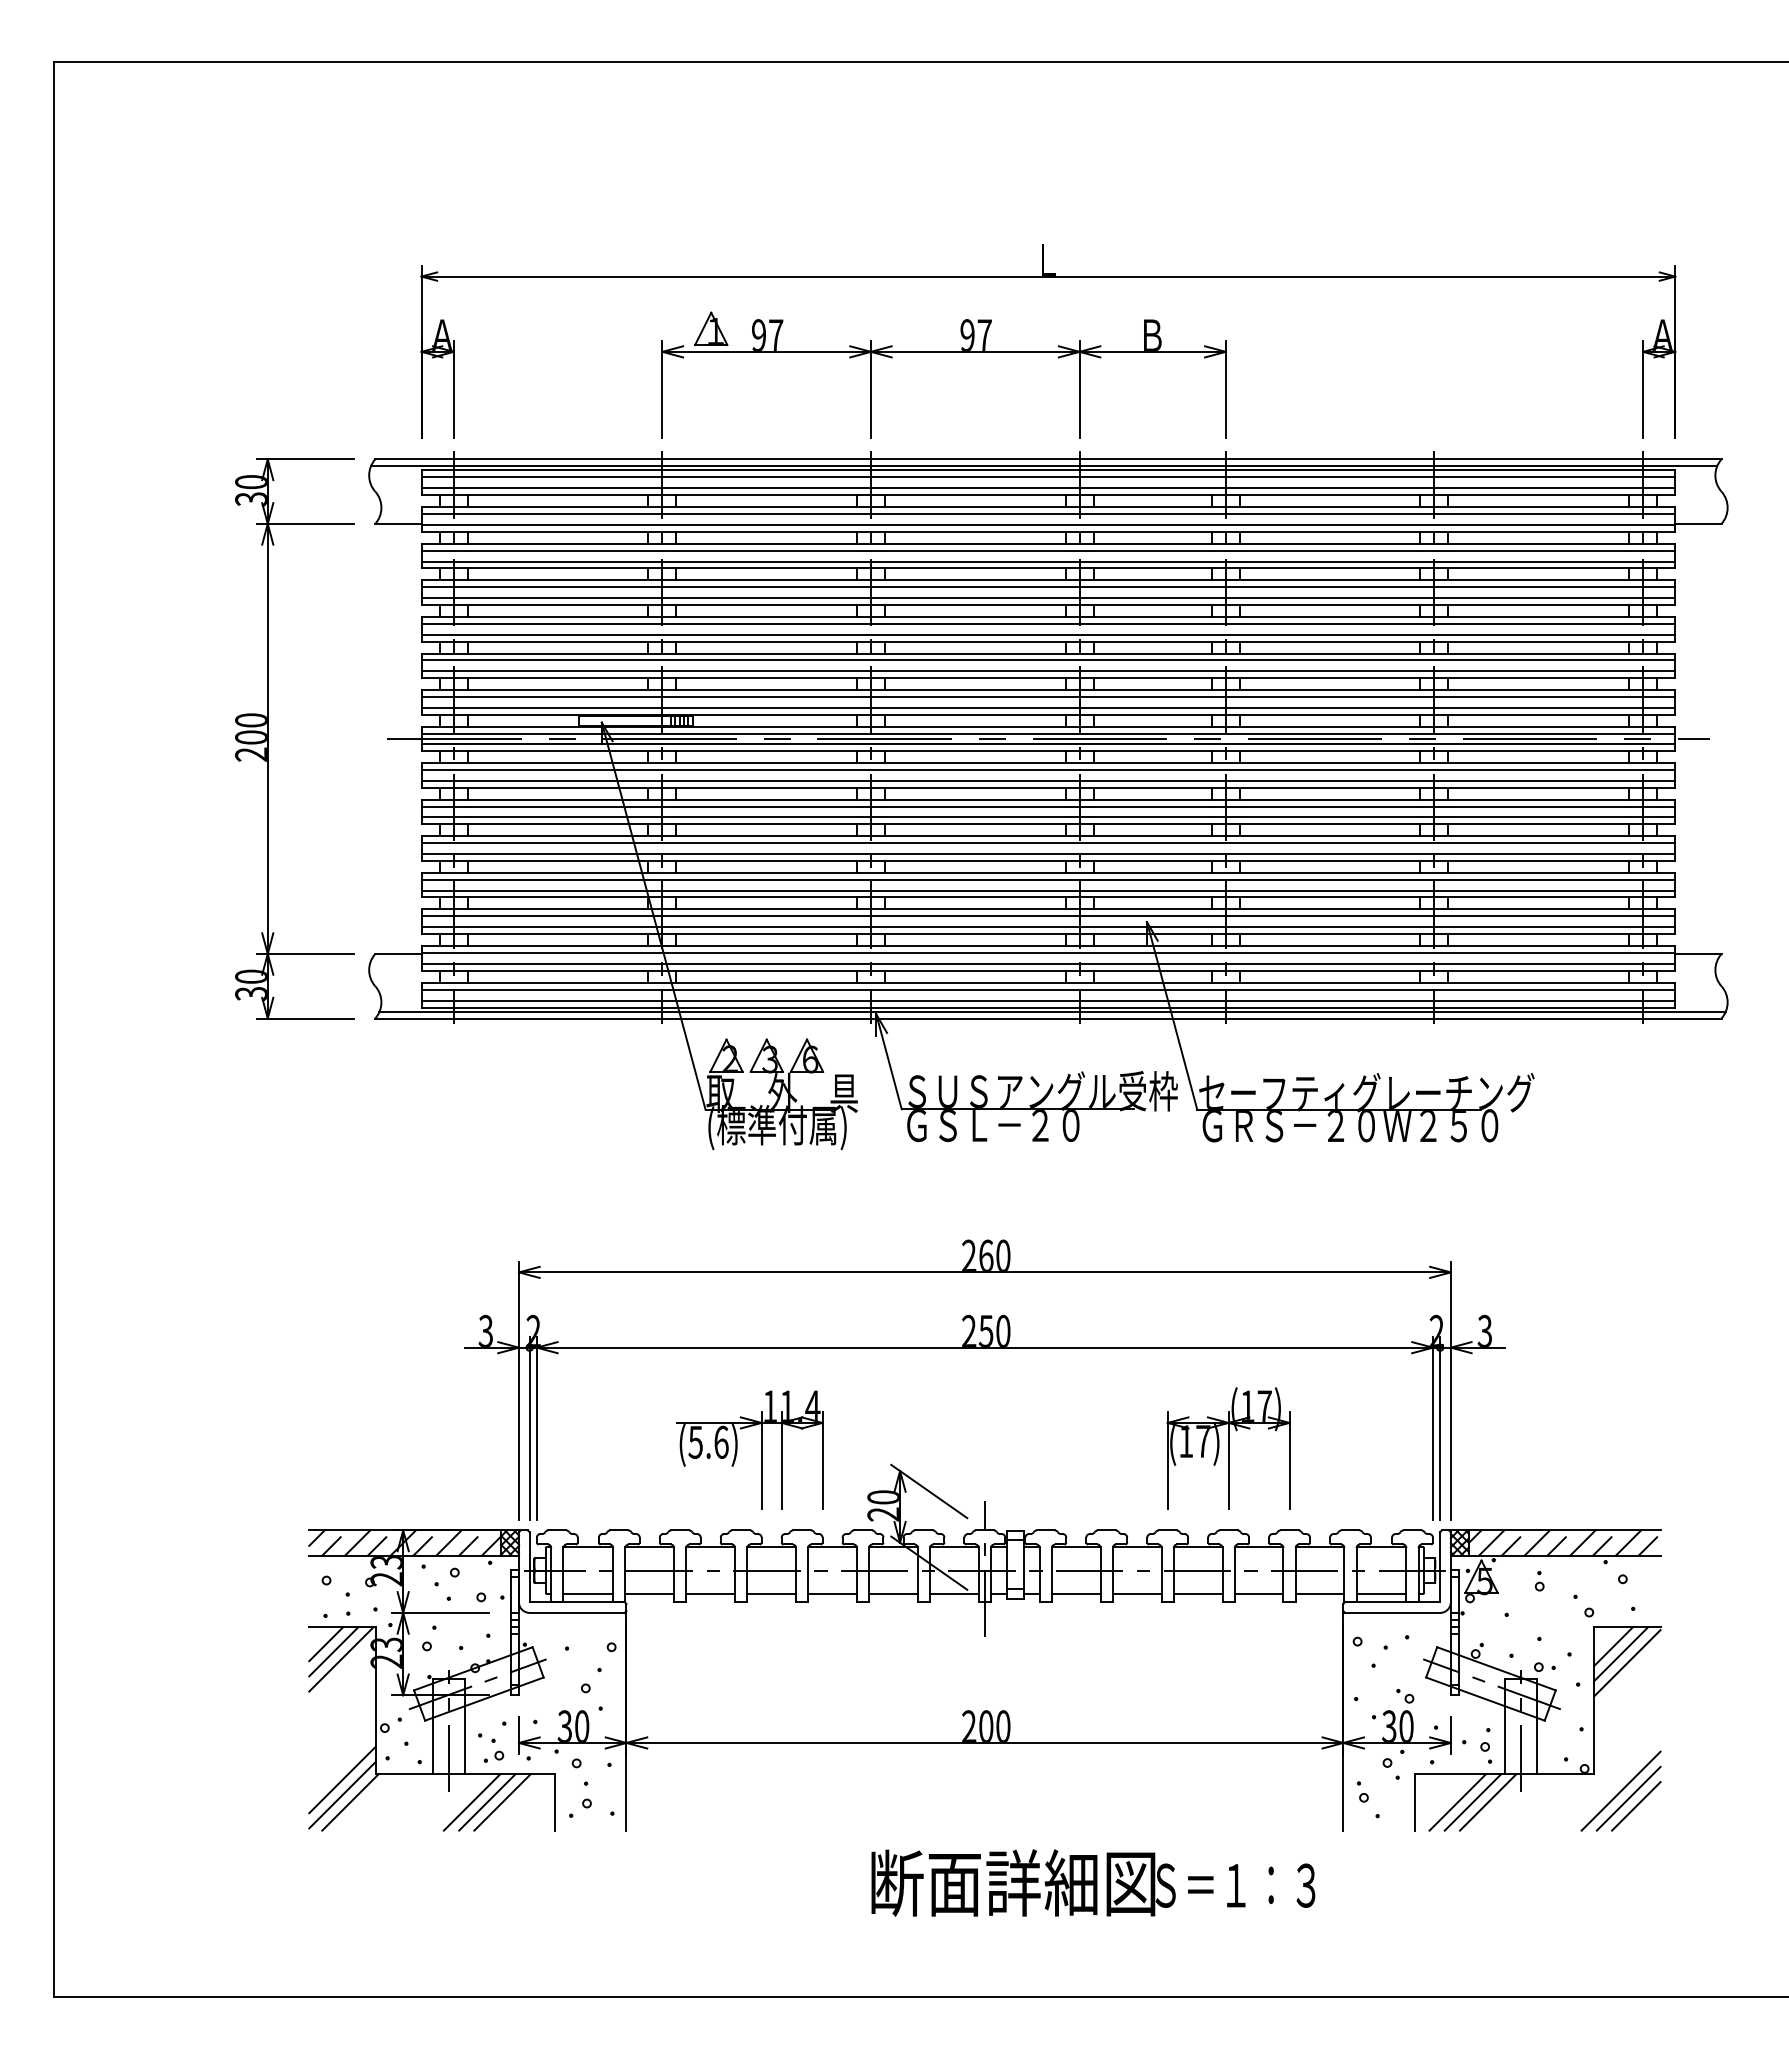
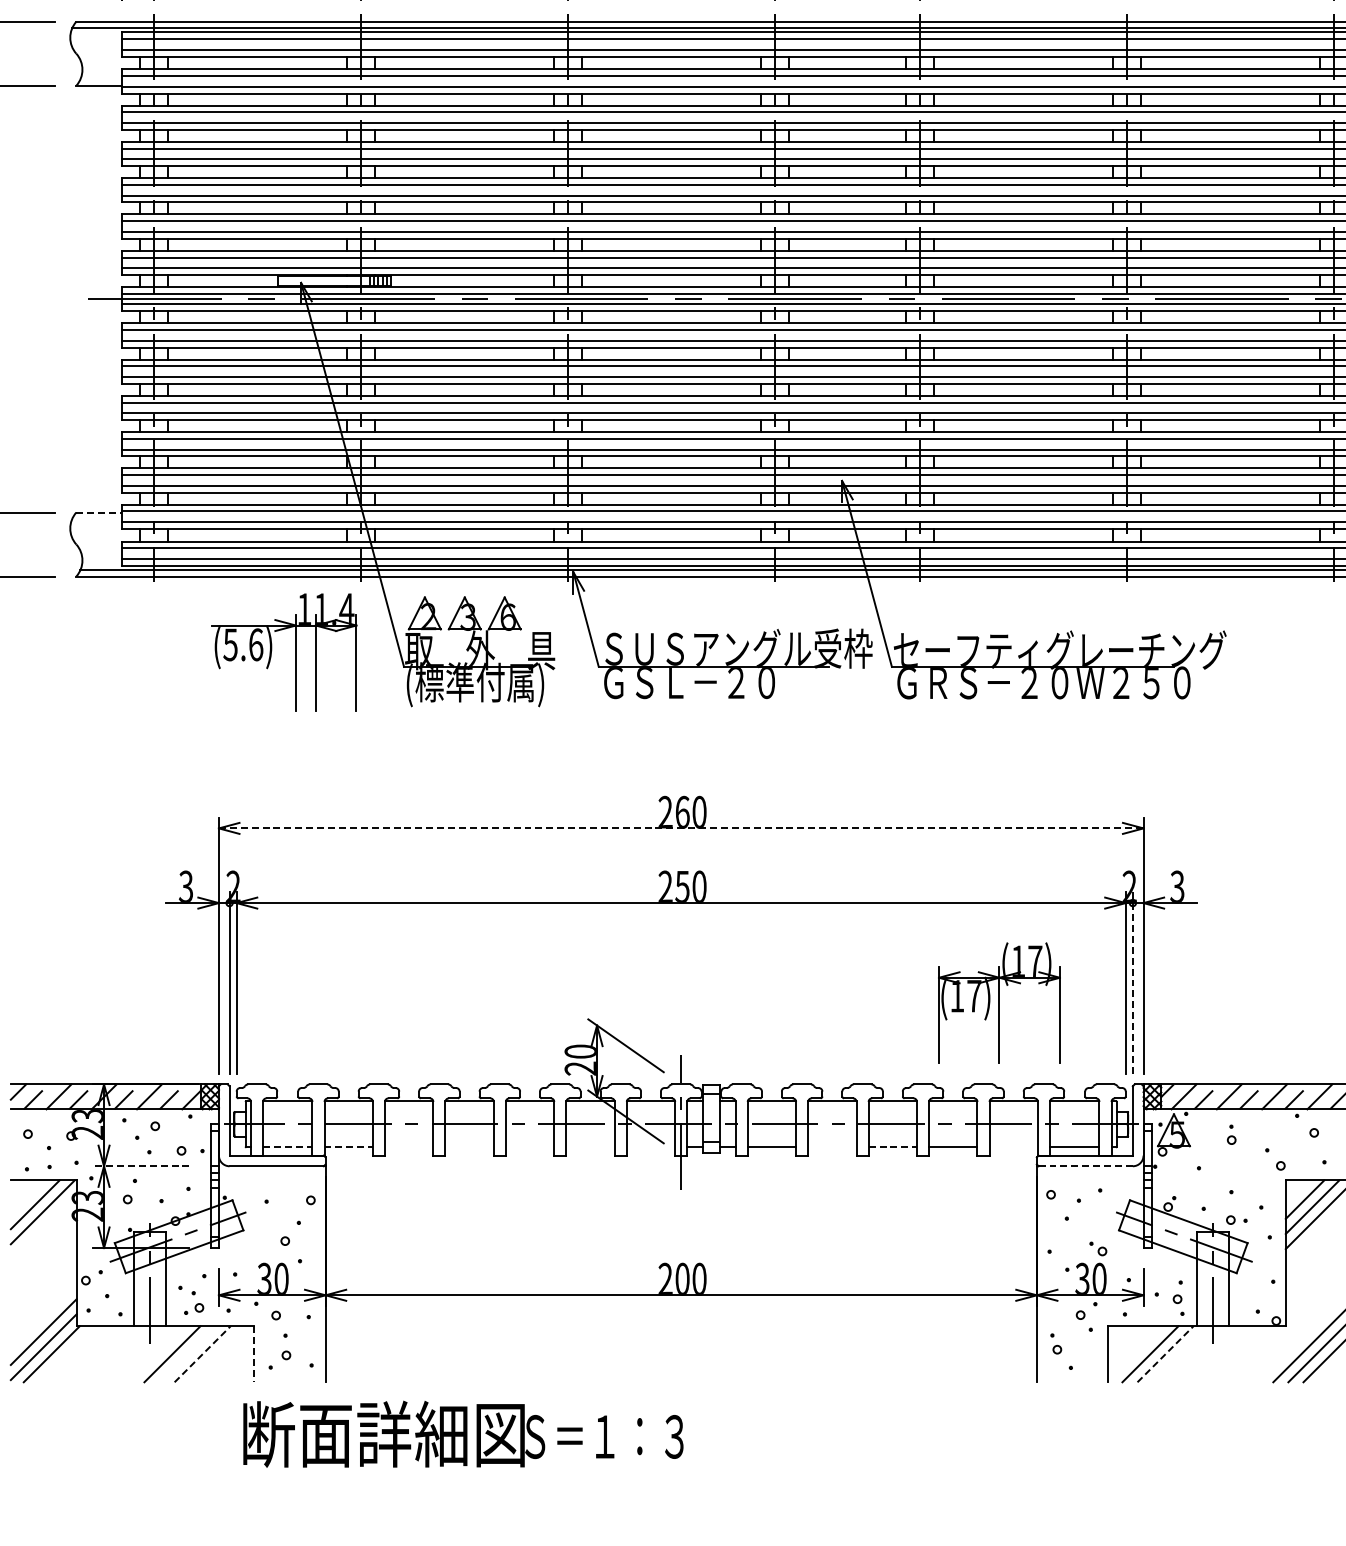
line: (398, 954) -> (99, 512), solid -> dashed
line: (984, 1272) -> (680, 828), solid -> dashed
line: (1440, 1427) -> (1133, 982), solid -> dashed
part: (1228, 1448) -> (999, 1003), moved
part: (737, 1449) -> (272, 651), moved
line: (588, 1593) -> (287, 1147), solid -> dashed
line: (650, 1593) -> (349, 1147), solid -> dashed
line: (710, 1593) -> (408, 1147), removed
line: (771, 1593) -> (469, 1147), removed
line: (832, 1593) -> (530, 1147), removed
line: (893, 1593) -> (590, 1147), removed
line: (954, 1593) -> (651, 1147), removed
line: (1136, 1593) -> (831, 1147), removed
line: (1198, 1593) -> (893, 1147), solid -> dashed
line: (1319, 1593) -> (1013, 1147), removed
line: (440, 1612) -> (141, 1165), solid -> dashed
line: (1392, 1612) -> (1085, 1165), solid -> dashed
line: (326, 1644) -> (27, 1197), removed
line: (487, 1802) -> (187, 1354), removed
line: (502, 1802) -> (202, 1354), solid -> dashed
line: (554, 1802) -> (254, 1354), solid -> dashed
line: (1472, 1802) -> (1165, 1354), solid -> dashed
line: (1487, 1802) -> (1179, 1354), removed
text: (1093, 1882) -> (463, 1433), moved

